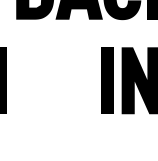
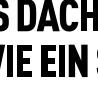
fill: (28, 79) -> (23, 60), added
fill: (79, 79) -> (48, 60), added

